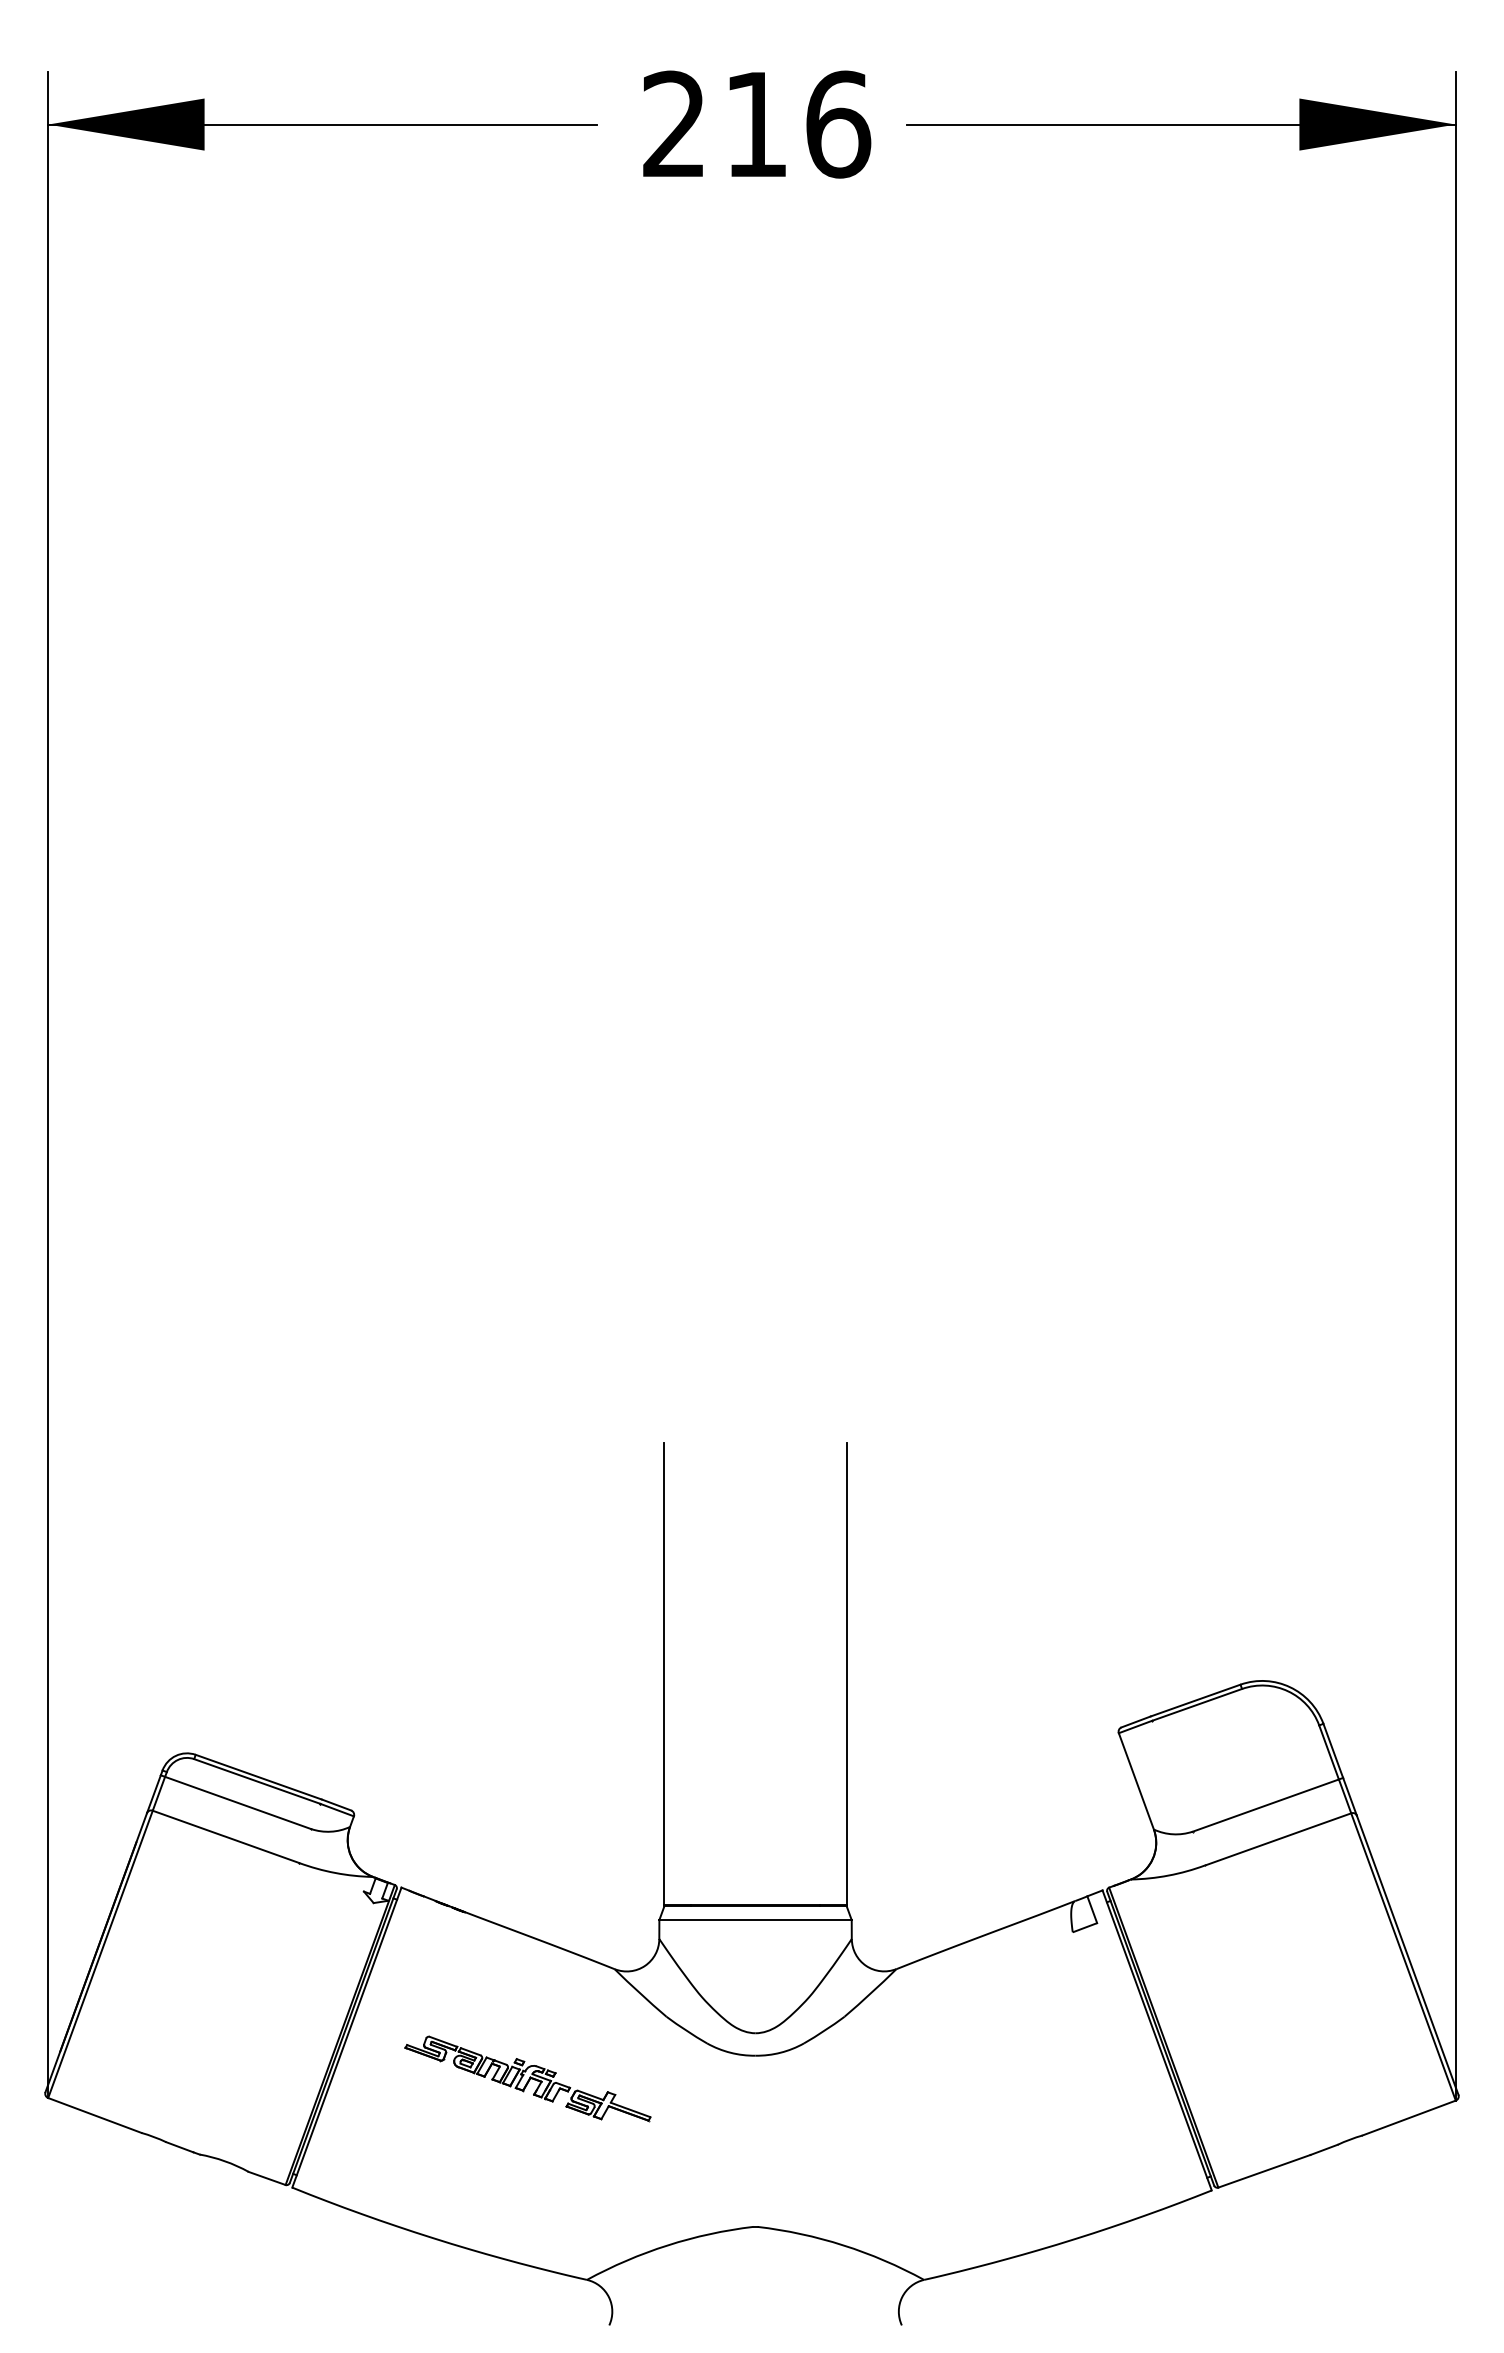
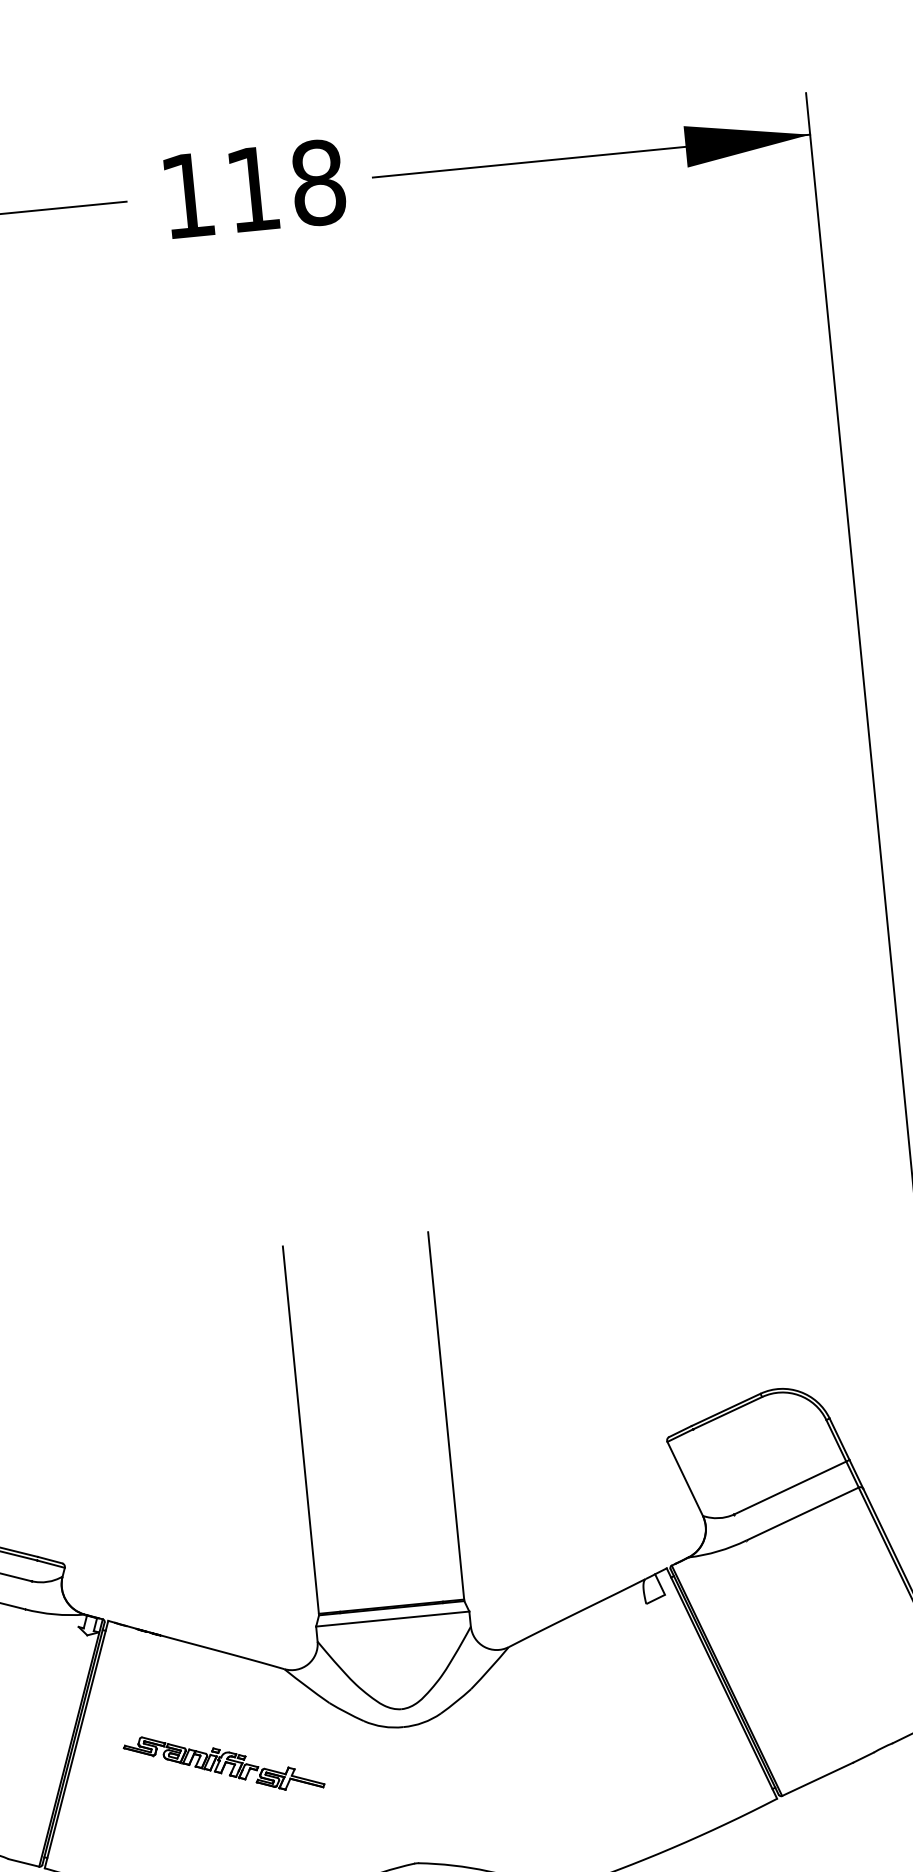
text: (757, 124) -> (254, 189), 216 -> 118

